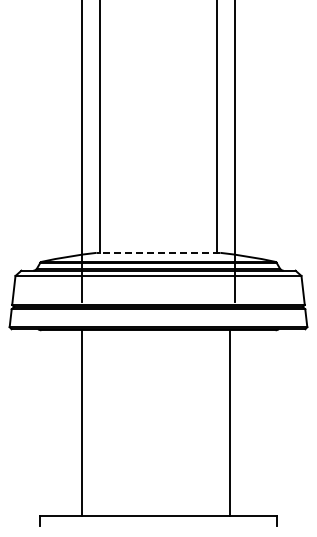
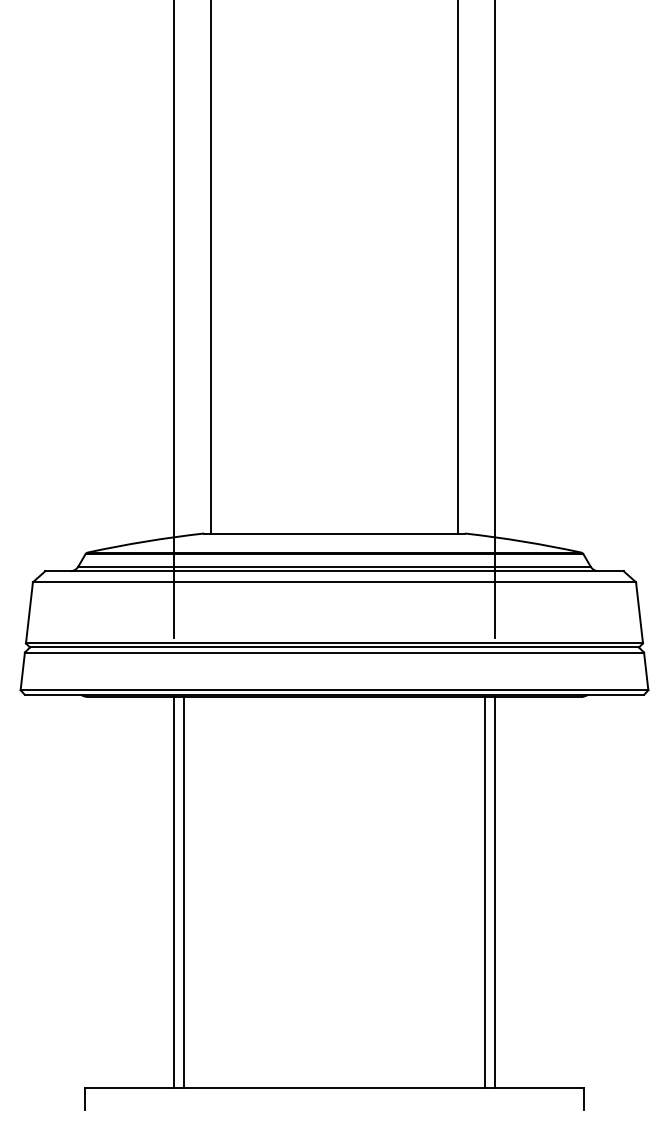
line: (158, 252) -> (334, 532), dashed -> solid
line: (86, 422) -> (182, 891), added
line: (234, 422) -> (494, 891), added

